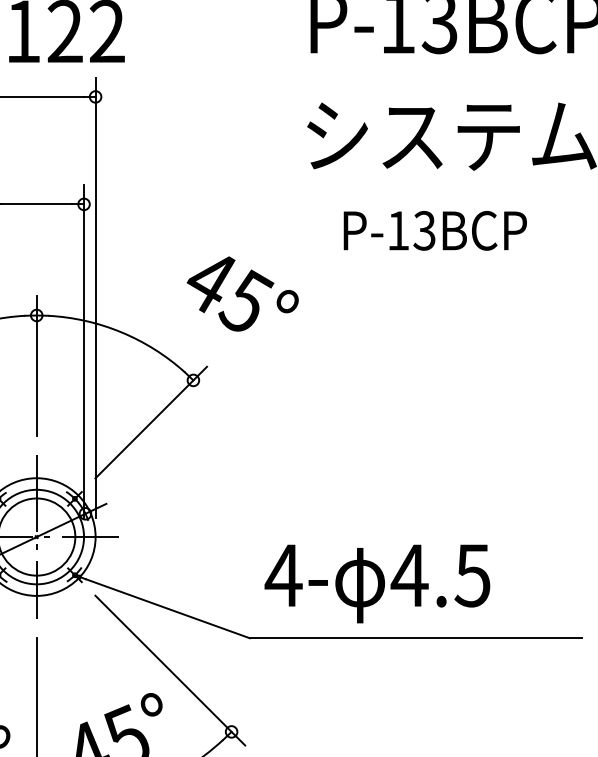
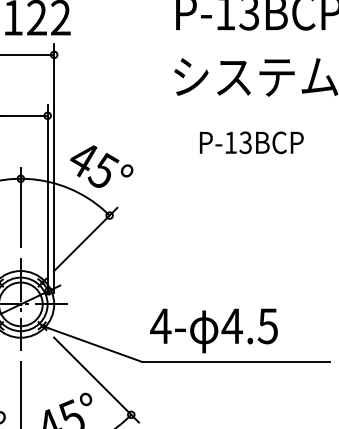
text: (434, 230) -> (251, 142), moved
text: (242, 293) -> (101, 166), moved

